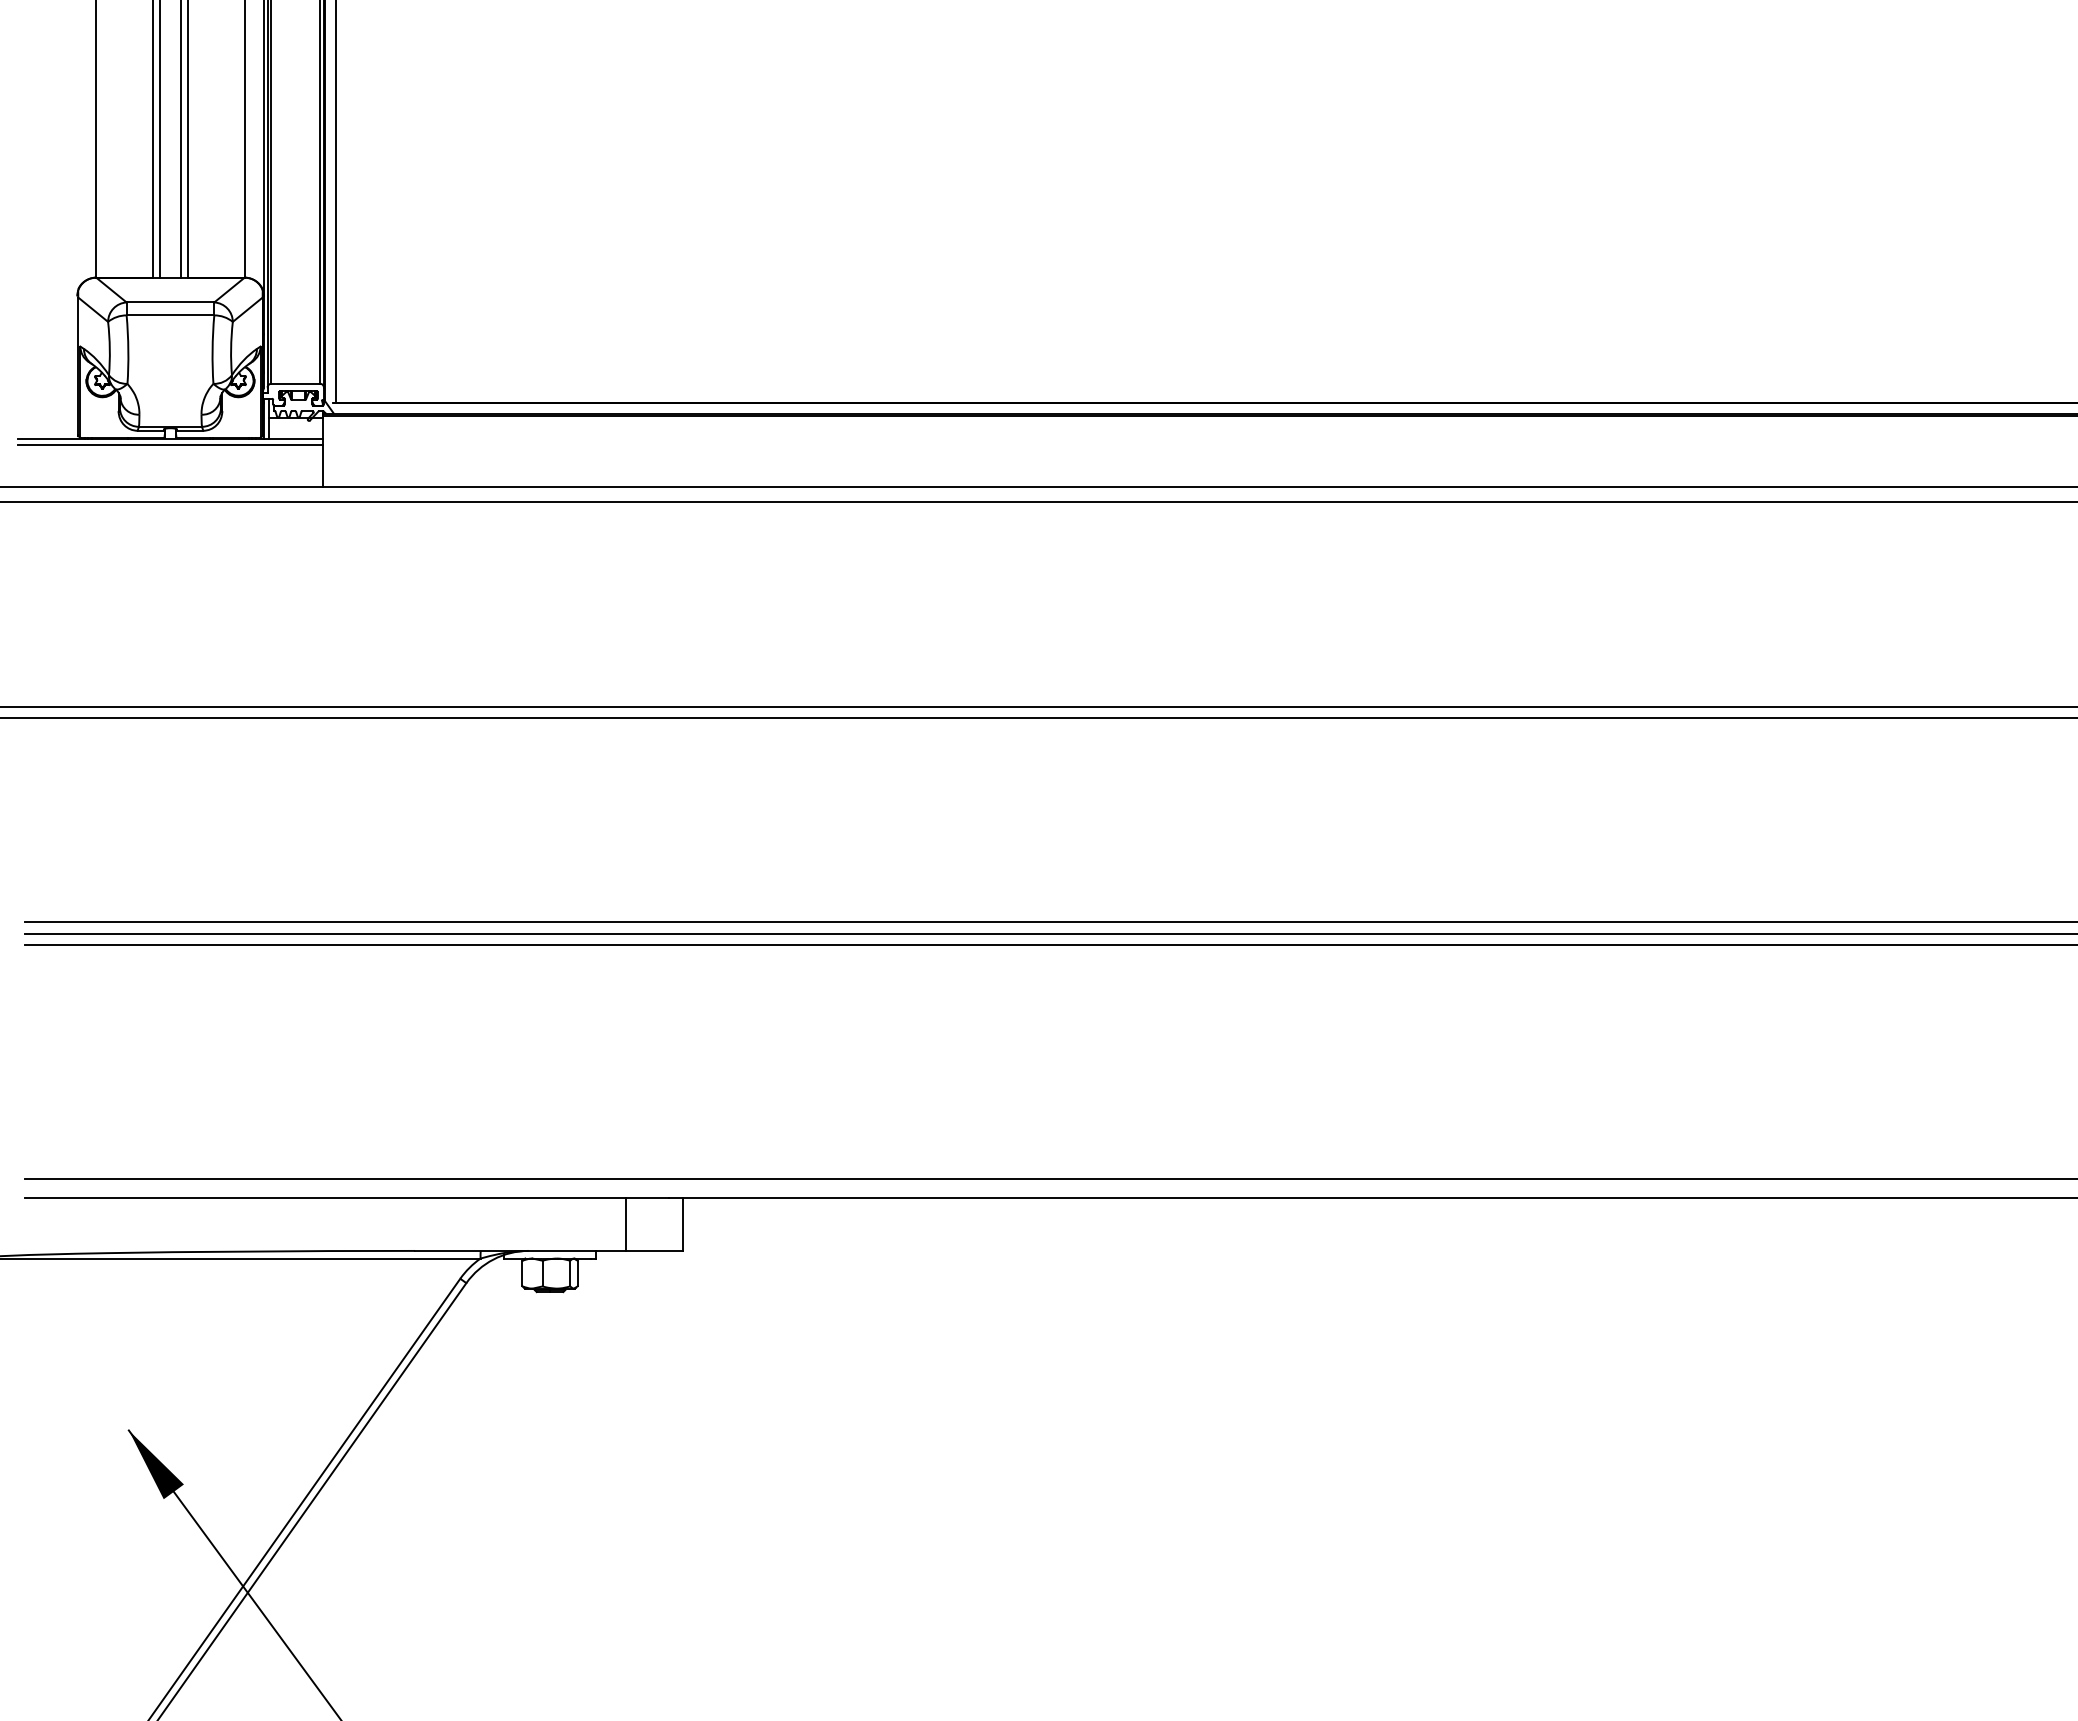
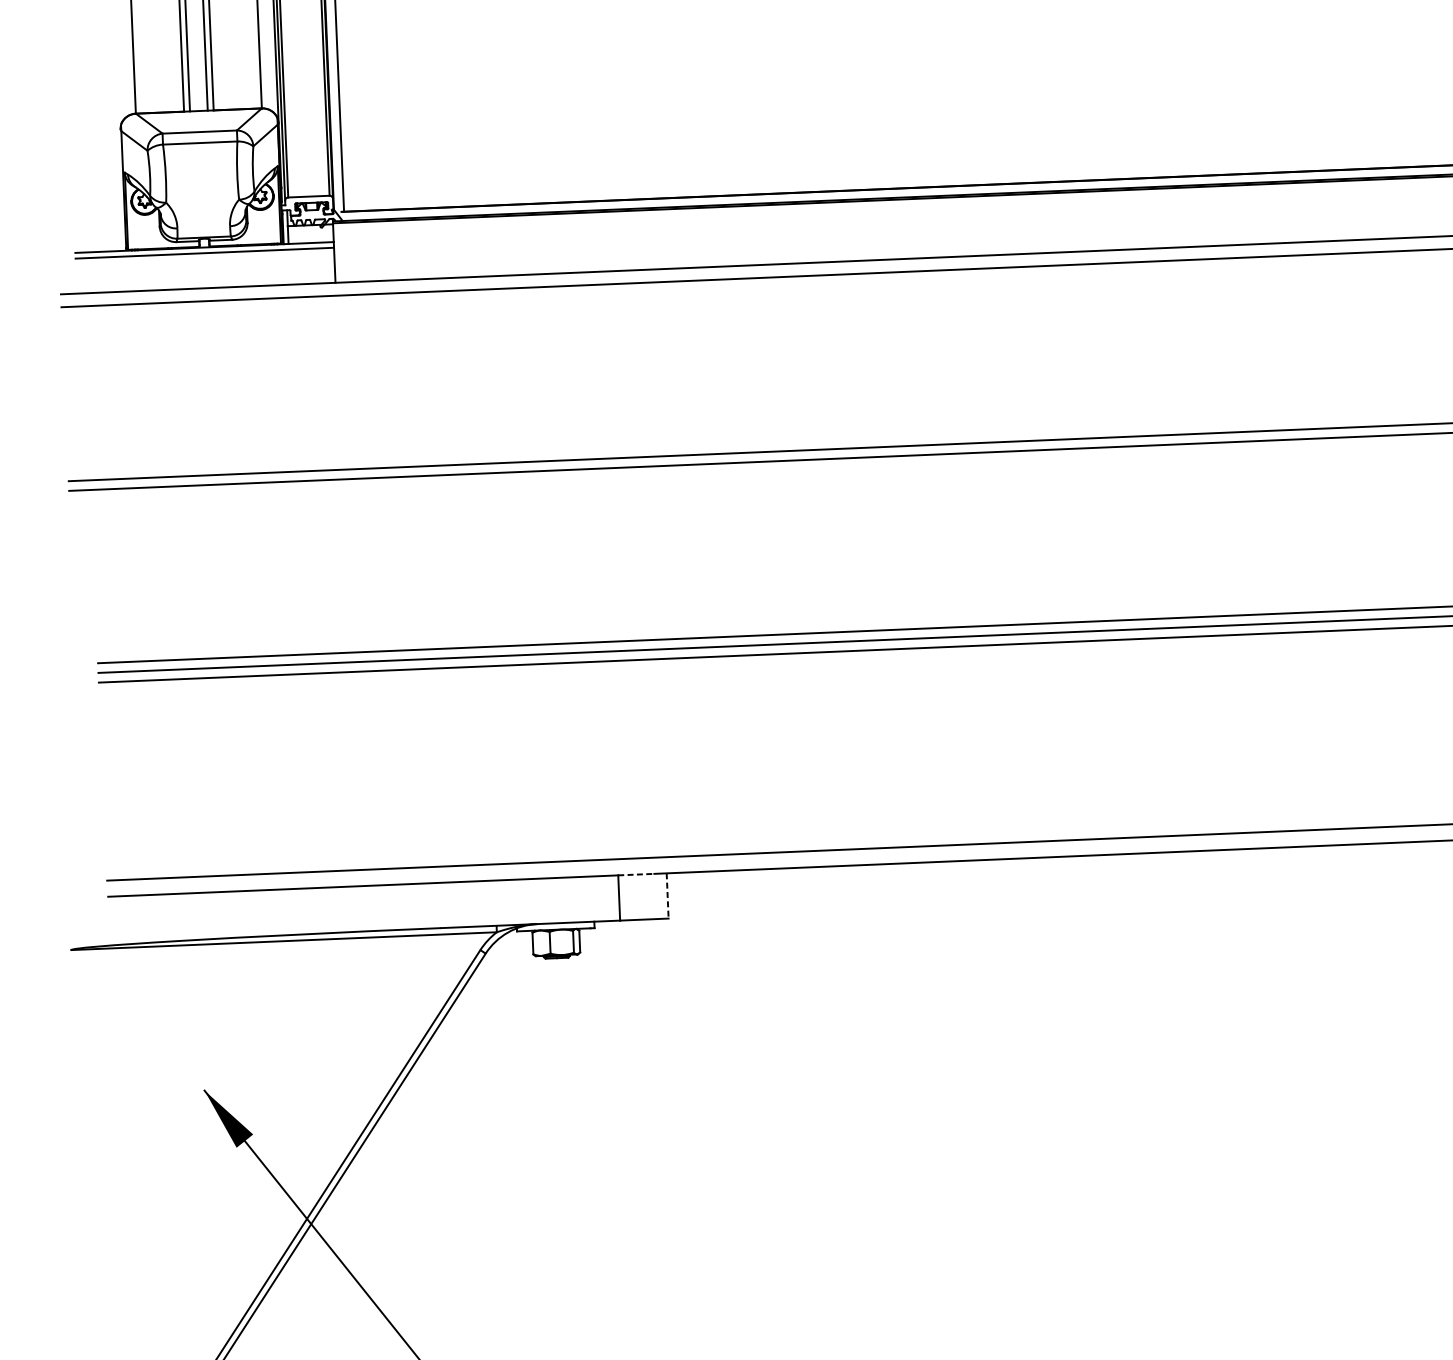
line: (647, 1197) -> (636, 874), solid -> dashed
line: (683, 1224) -> (667, 896), solid -> dashed

